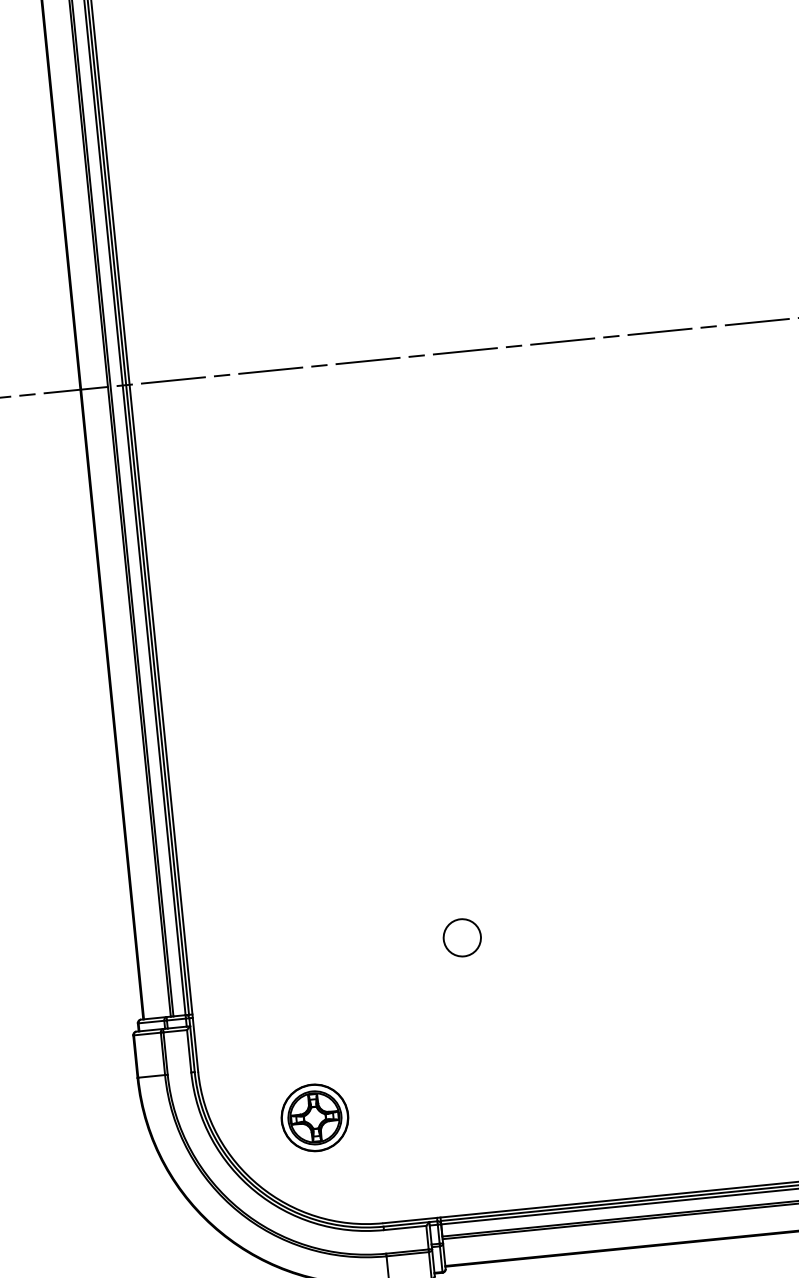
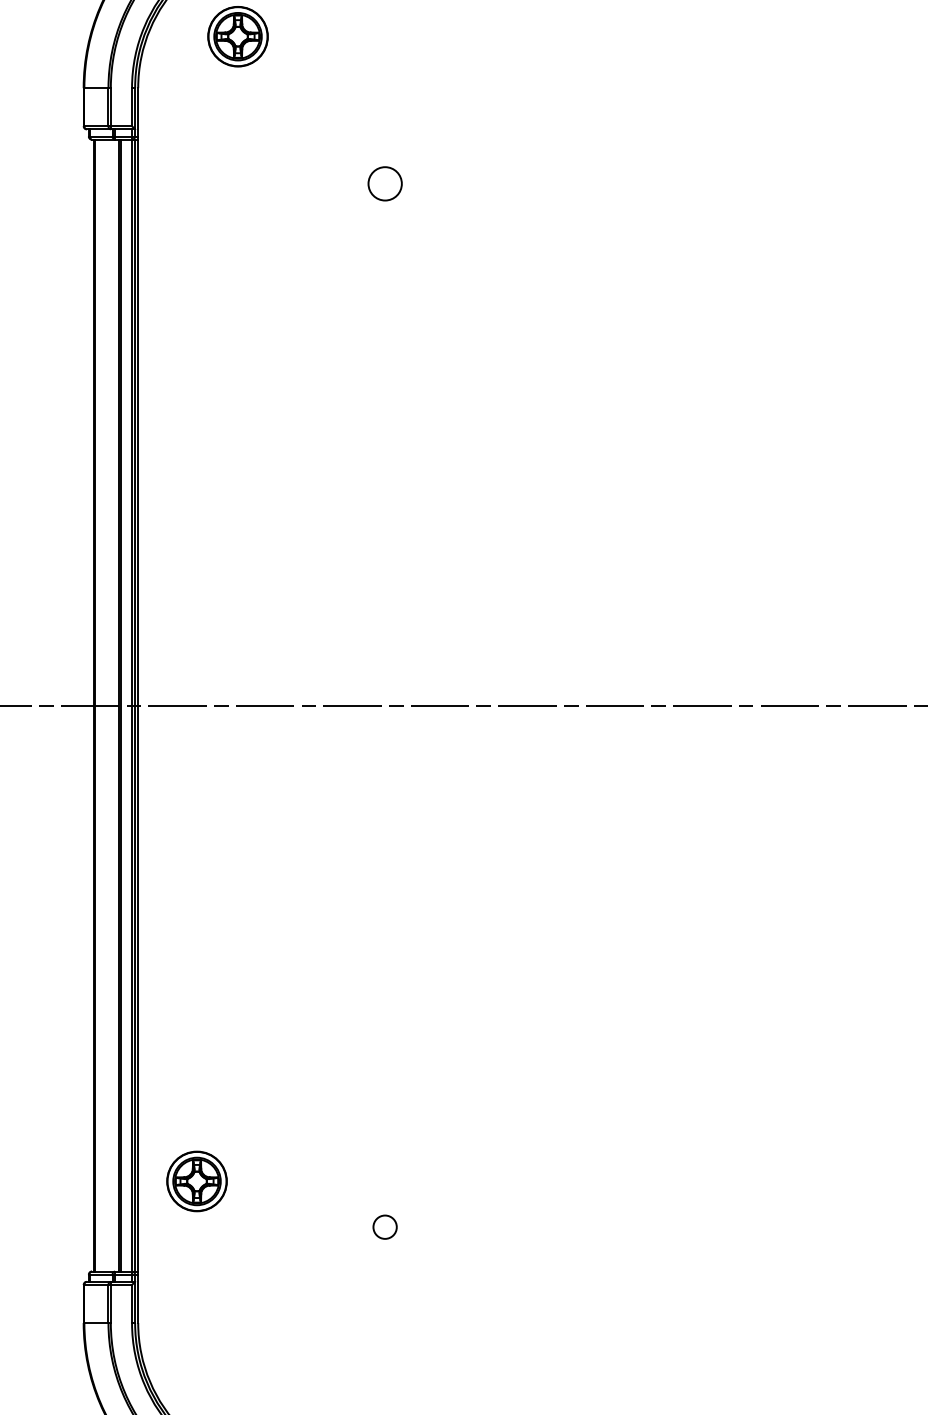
circle: (461, 936) -> (384, 1226), size x0.7
part: (314, 1117) -> (196, 1181), moved

